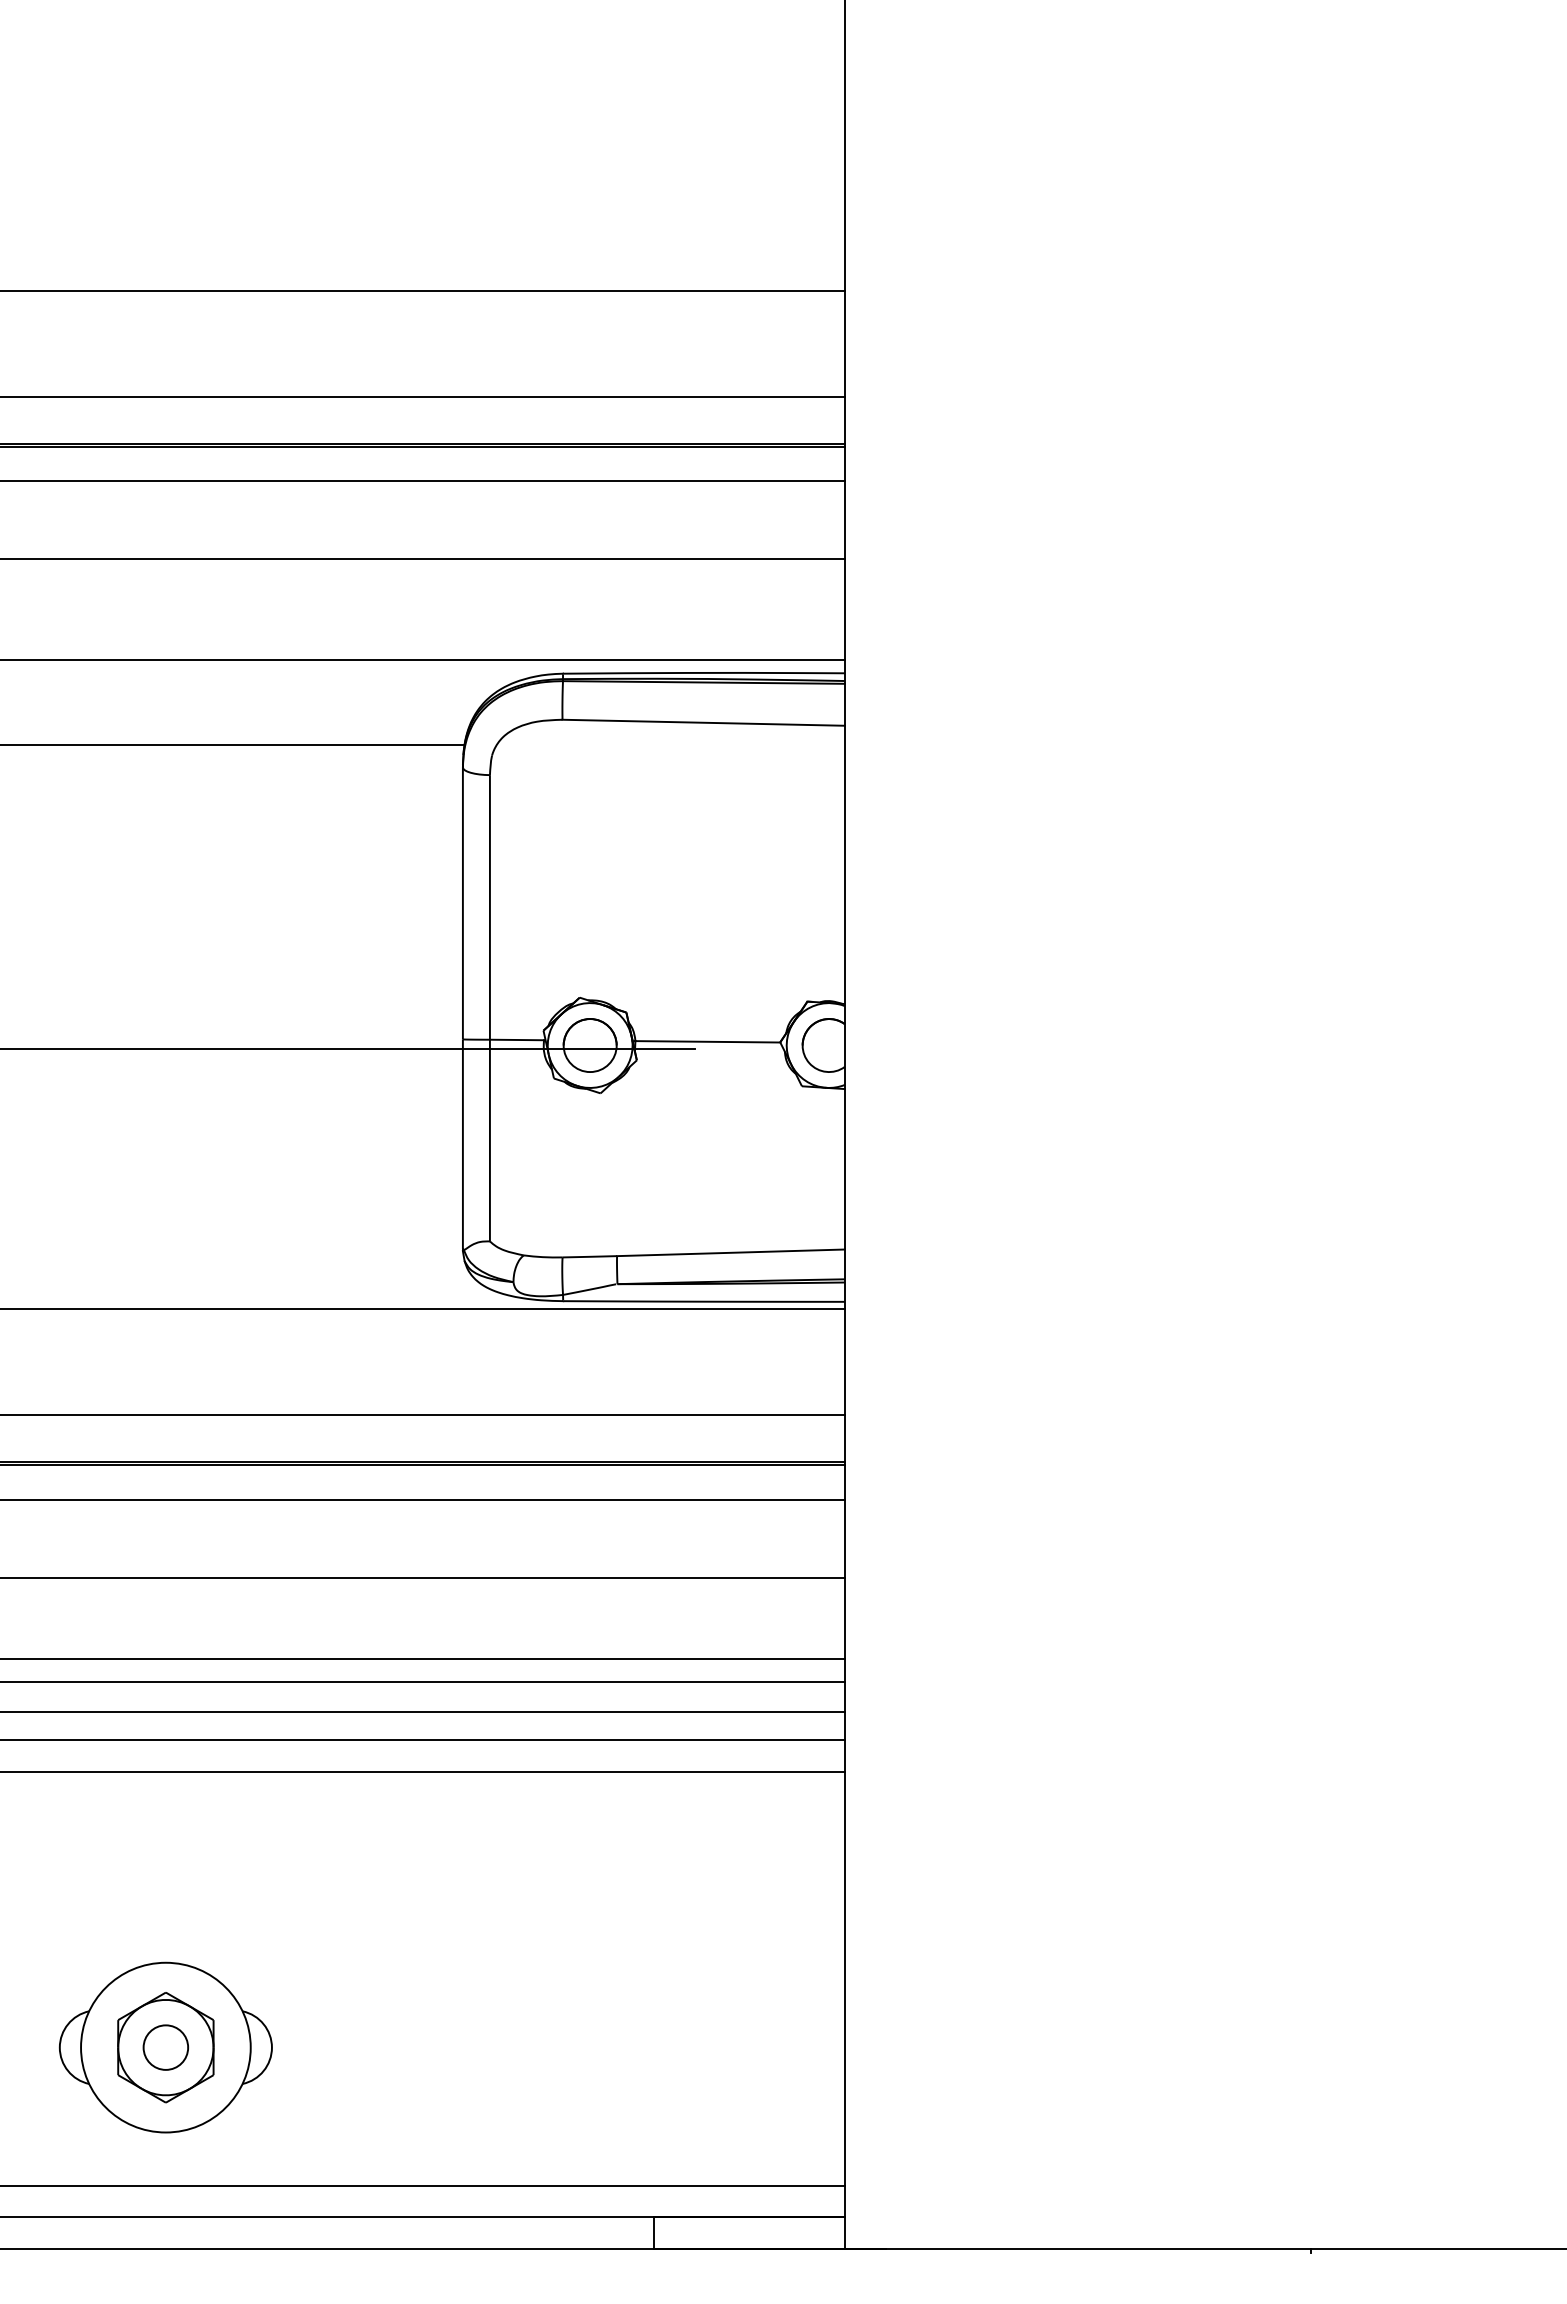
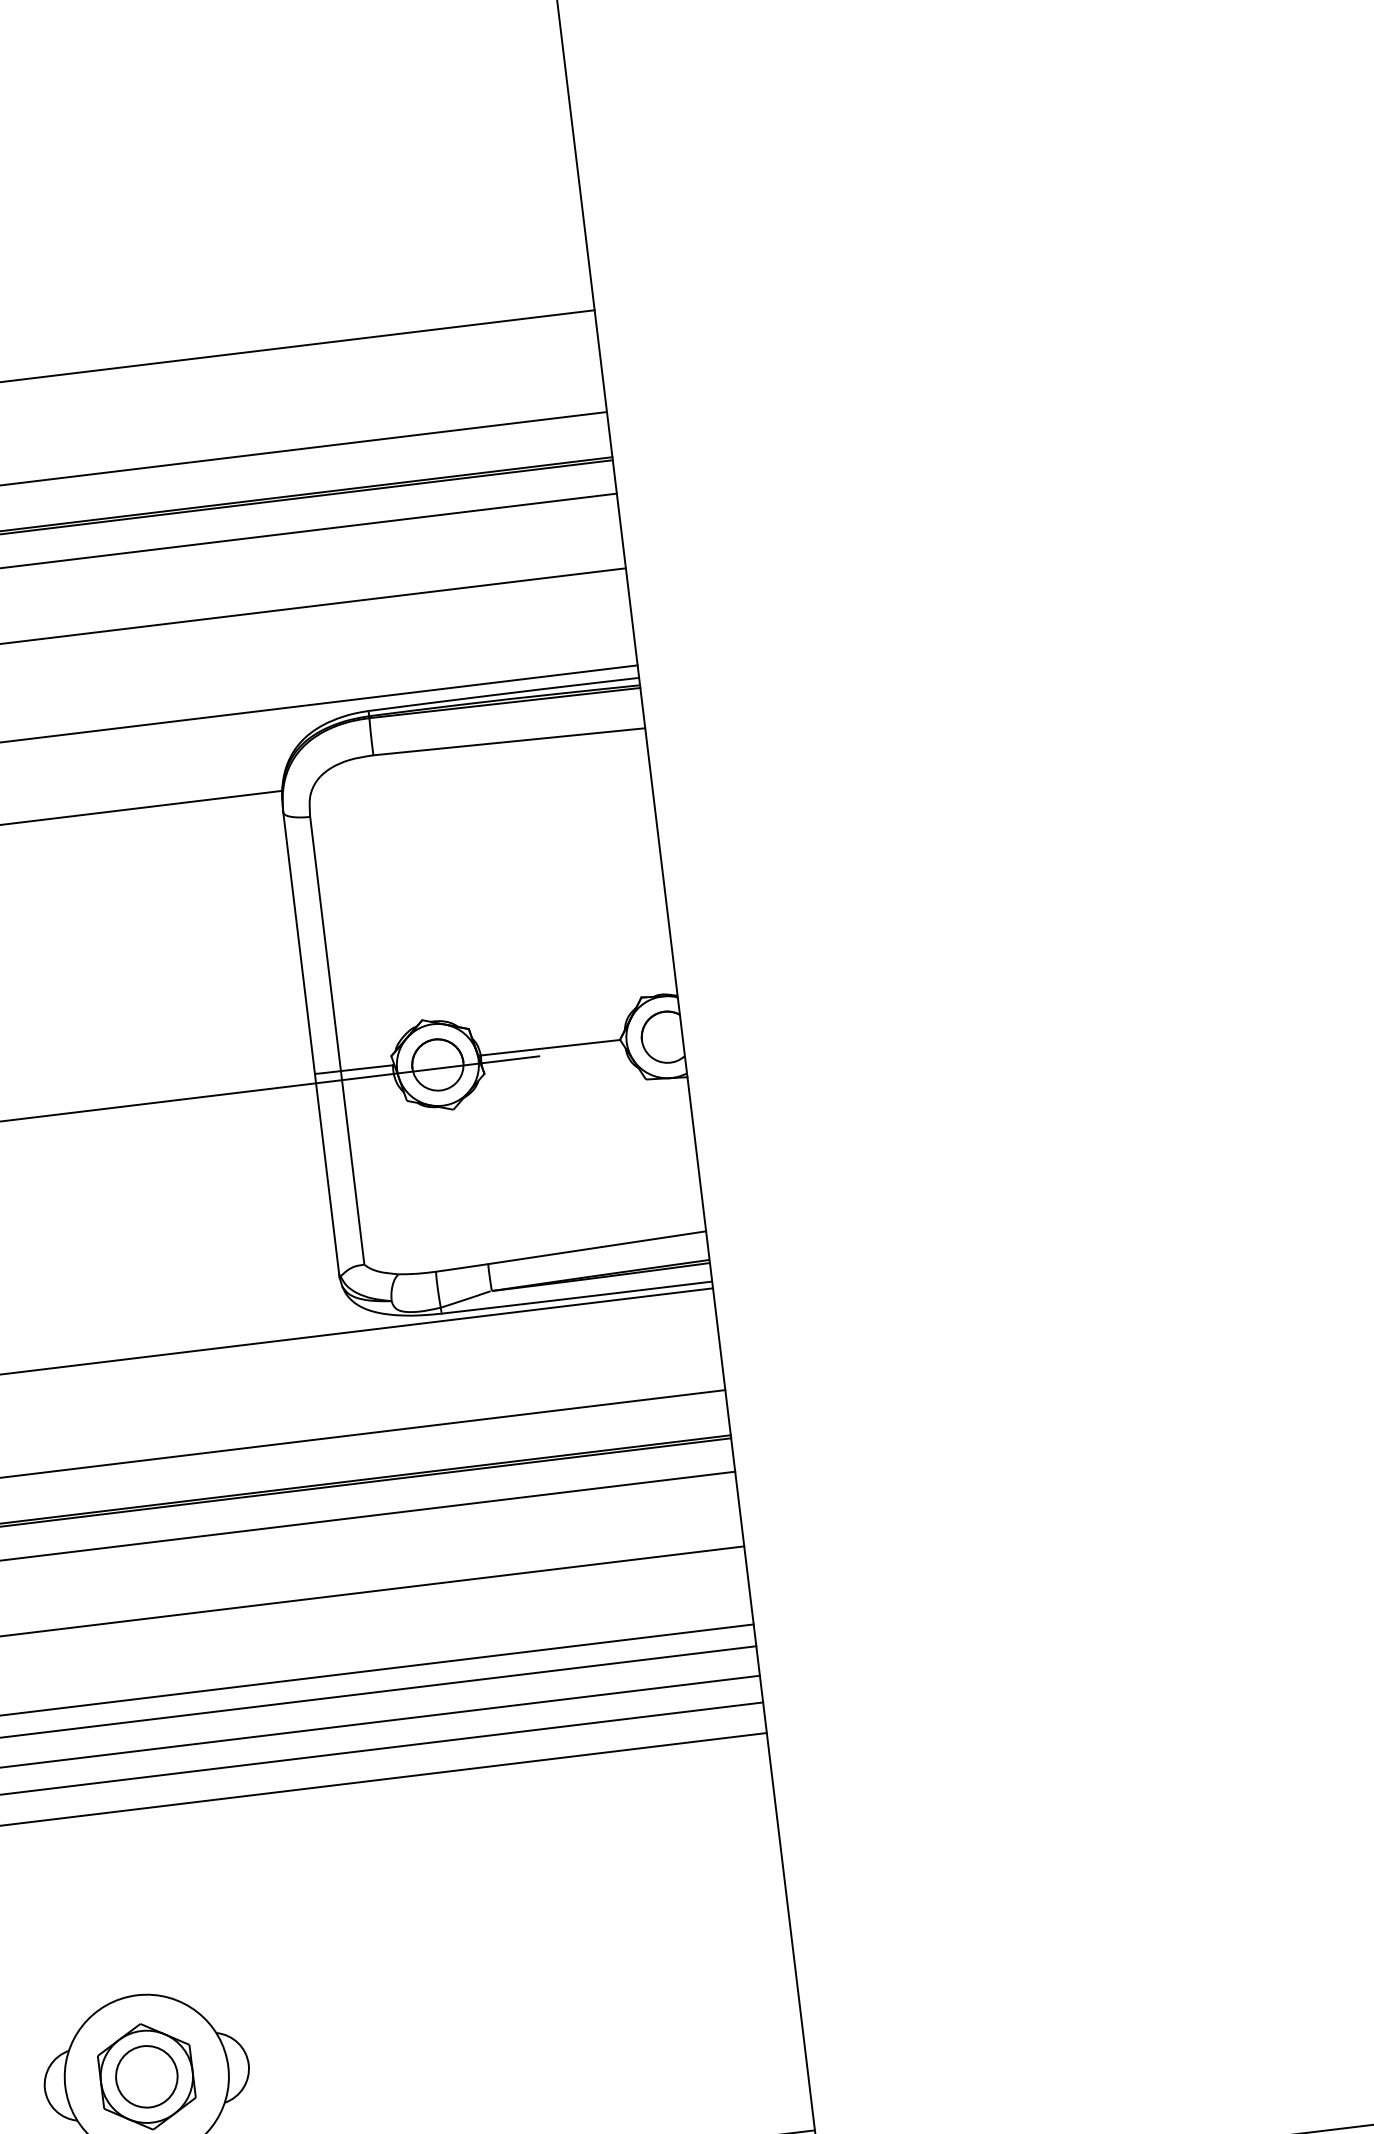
circle: (165, 2047) -> (146, 2076), size x1.43

